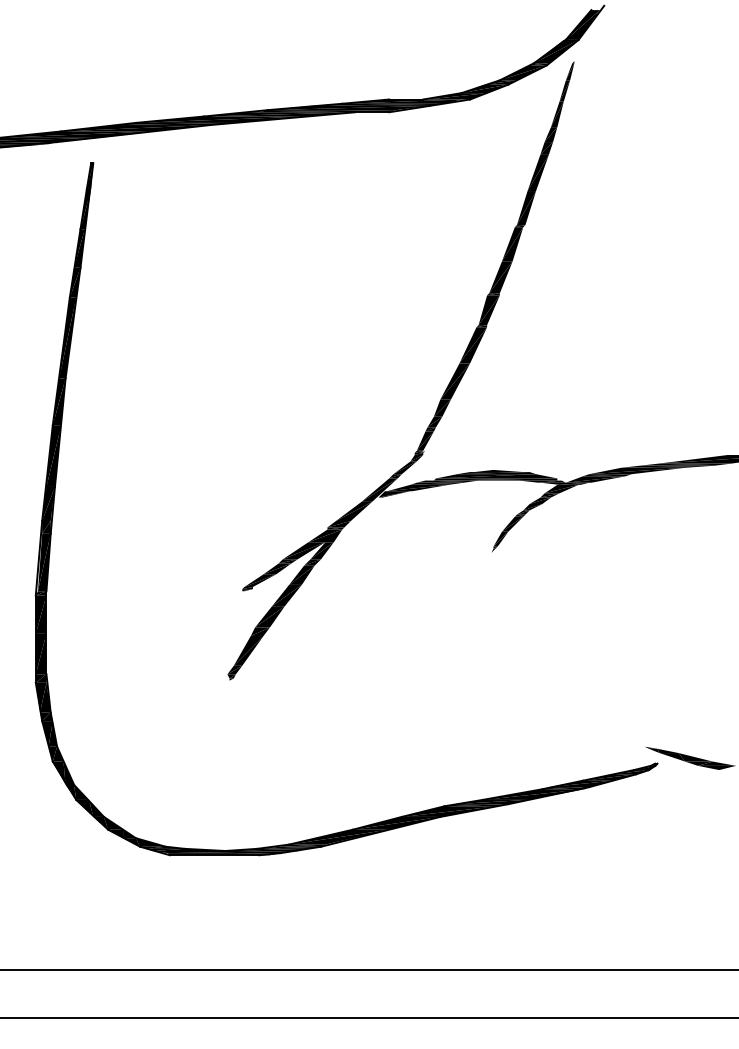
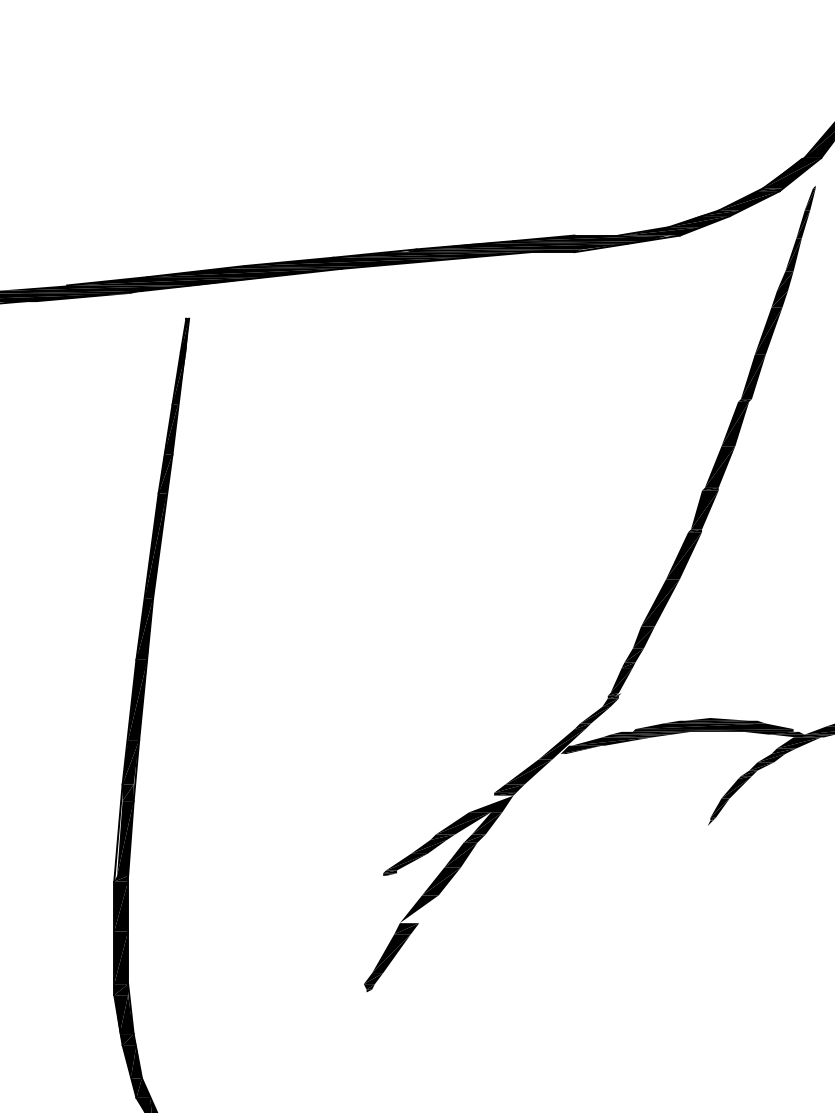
fill: (325, 535) -> (491, 803), removed
fill: (269, 616) -> (418, 908), removed

